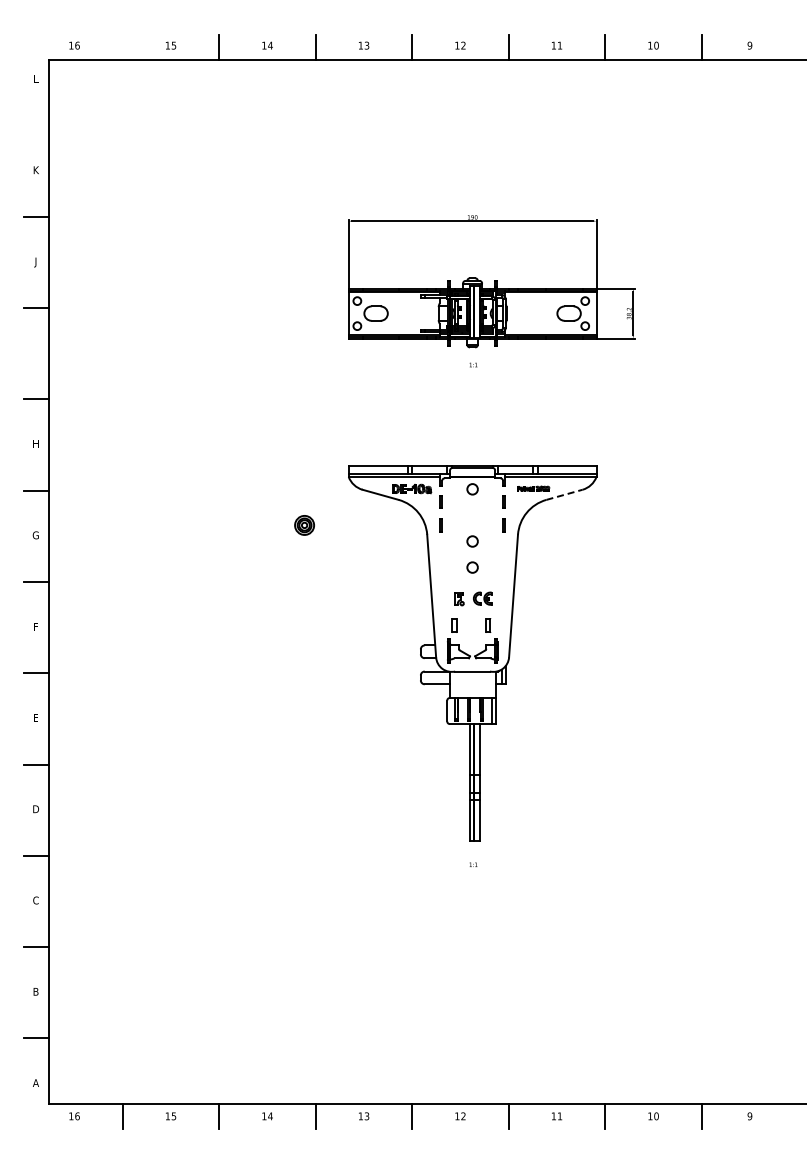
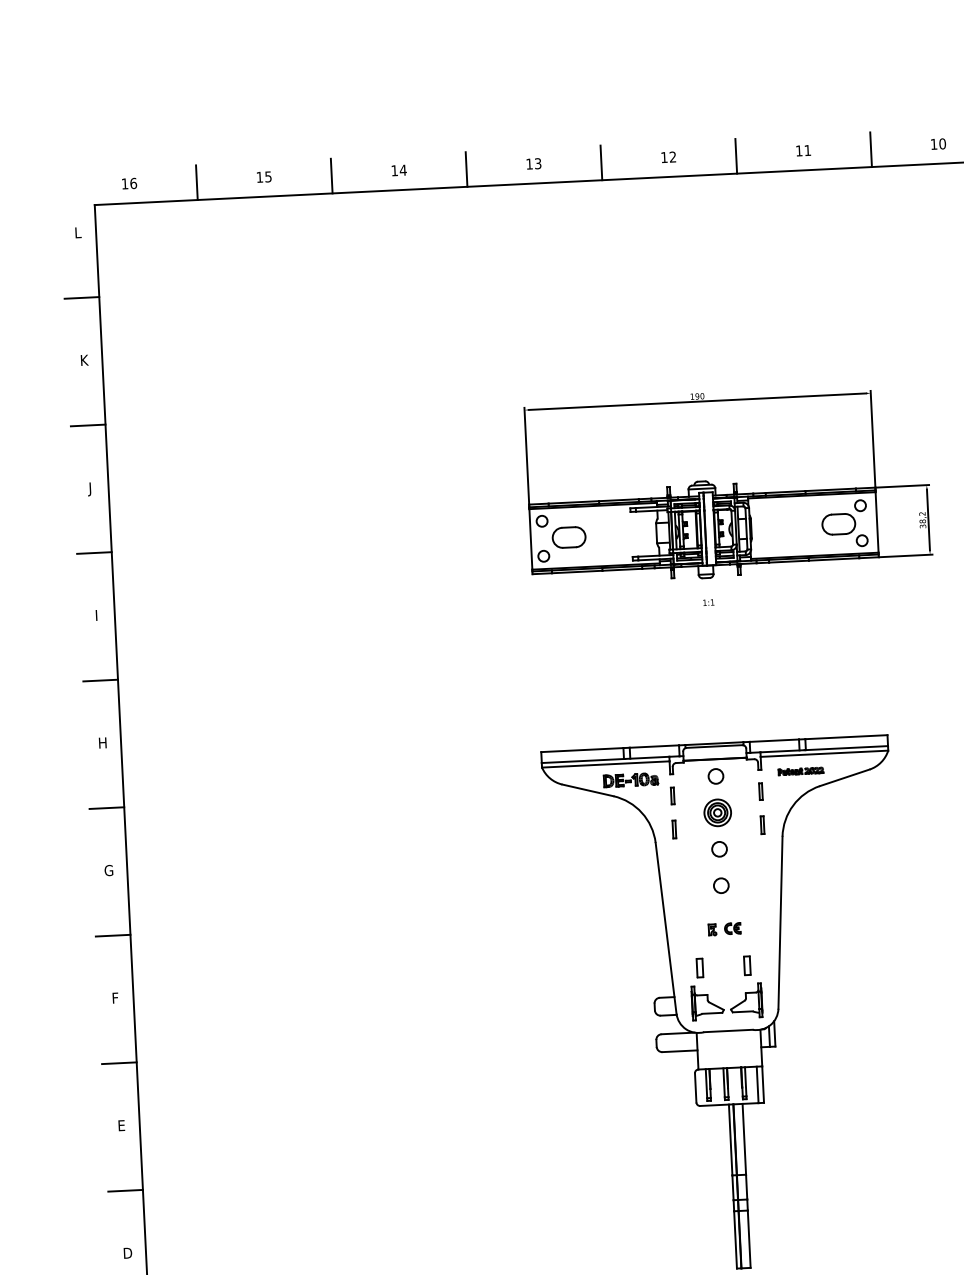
line: (122, 46) -> (196, 181), added
line: (36, 125) -> (81, 297), added
line: (564, 494) -> (844, 777), dashed -> solid
part: (304, 525) -> (717, 812), moved
part: (473, 598) -> (724, 928), size x0.62

